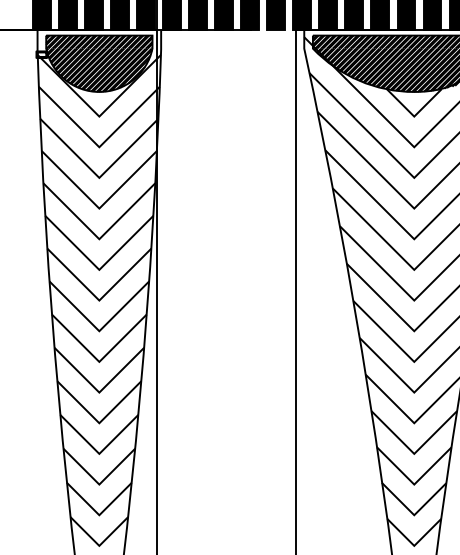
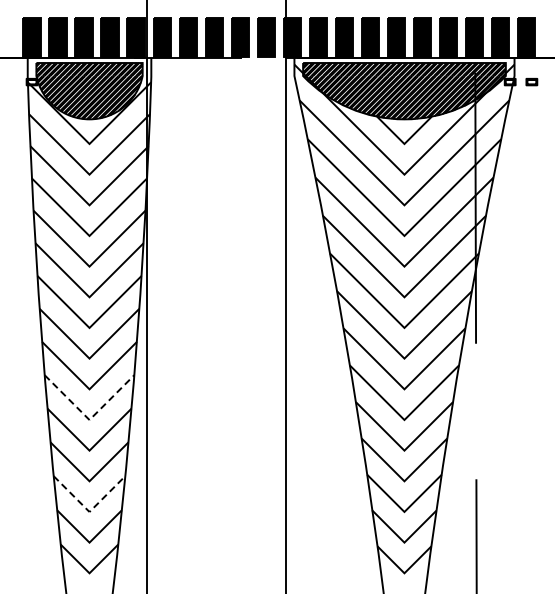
line: (99, 393) -> (89, 420), solid -> dashed
line: (99, 484) -> (89, 511), solid -> dashed

